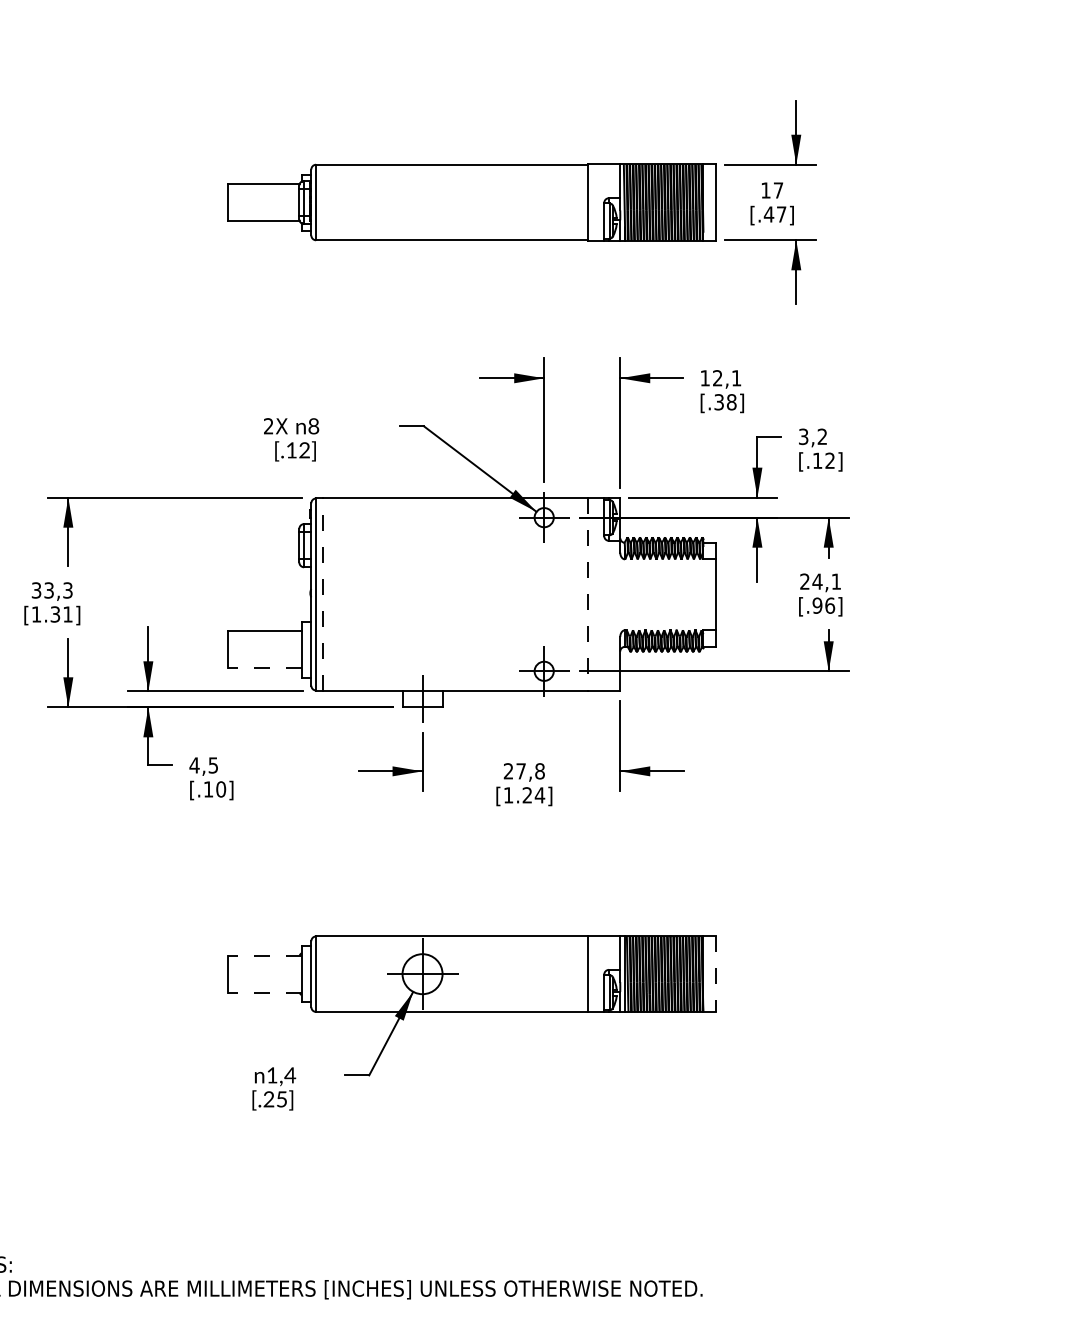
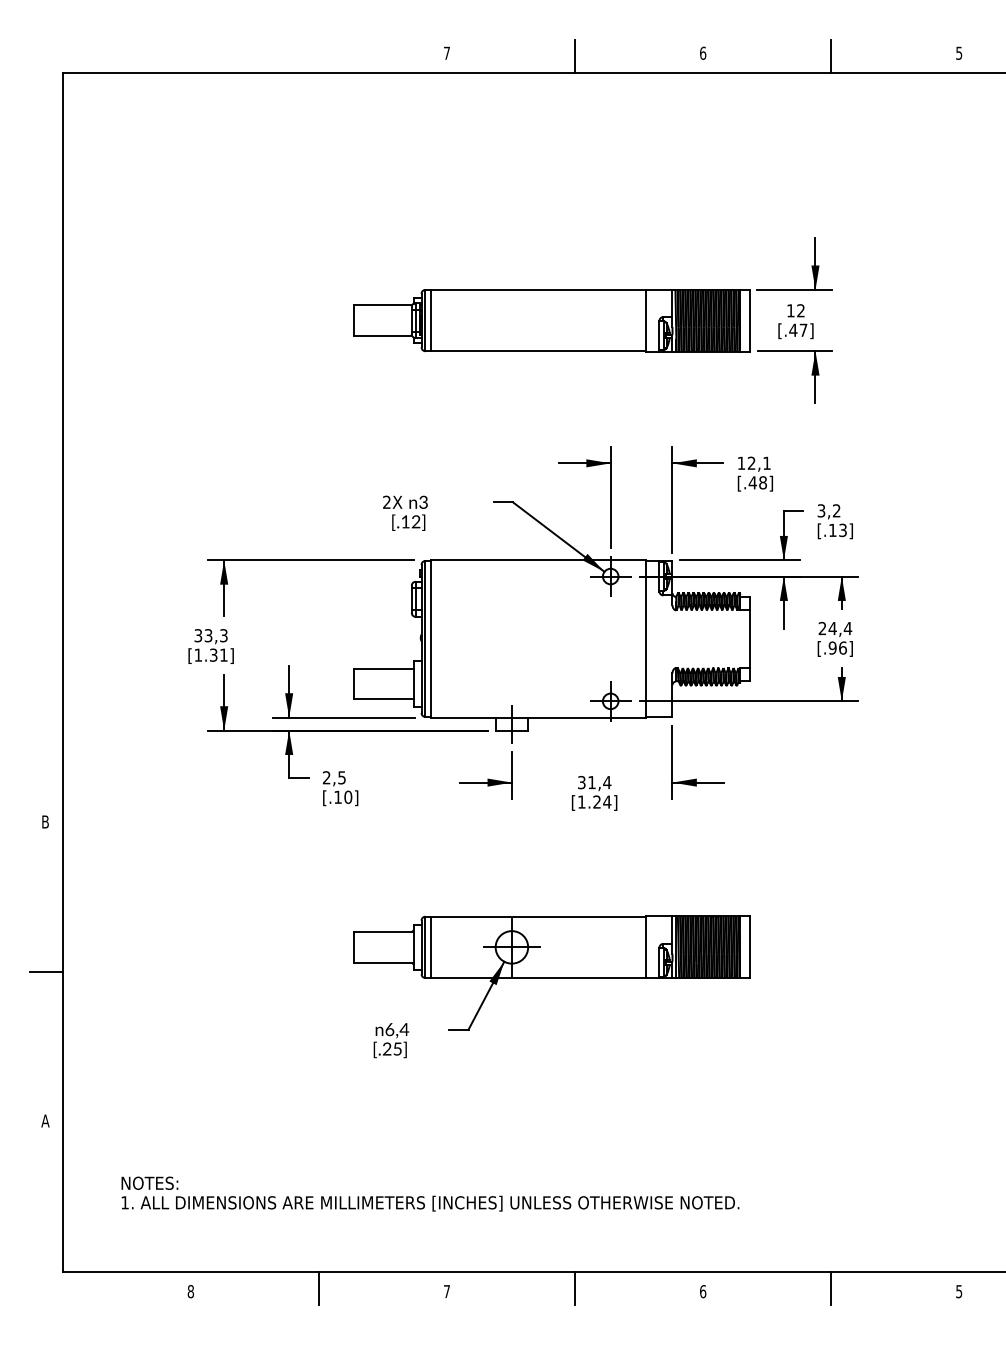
text: (777, 190) -> (800, 310), 17 -> 12
line: (322, 202) -> (430, 320), added
text: (718, 401) -> (752, 482), [.38] -> [.48]
text: (313, 426) -> (423, 502), 8 -> 3
text: (829, 460) -> (842, 530), [.12] -> [.13]
text: (835, 581) -> (847, 628), 24,1 -> 24,4
line: (322, 593) -> (430, 638), dashed -> solid
line: (588, 593) -> (646, 638), dashed -> solid
line: (264, 667) -> (383, 698), dashed -> solid
text: (194, 765) -> (326, 777), 4,5 -> 2,5
text: (524, 771) -> (594, 782), 27,8 -> 31,4
line: (264, 955) -> (383, 932), dashed -> solid
line: (322, 974) -> (430, 947), added
line: (716, 974) -> (750, 947), dashed -> solid
line: (264, 992) -> (383, 962), dashed -> solid
text: (271, 1075) -> (389, 1029), 1,4 -> 6,4

